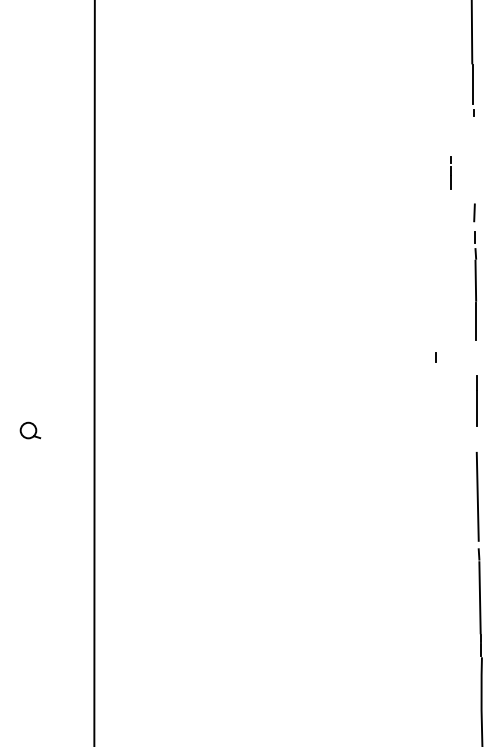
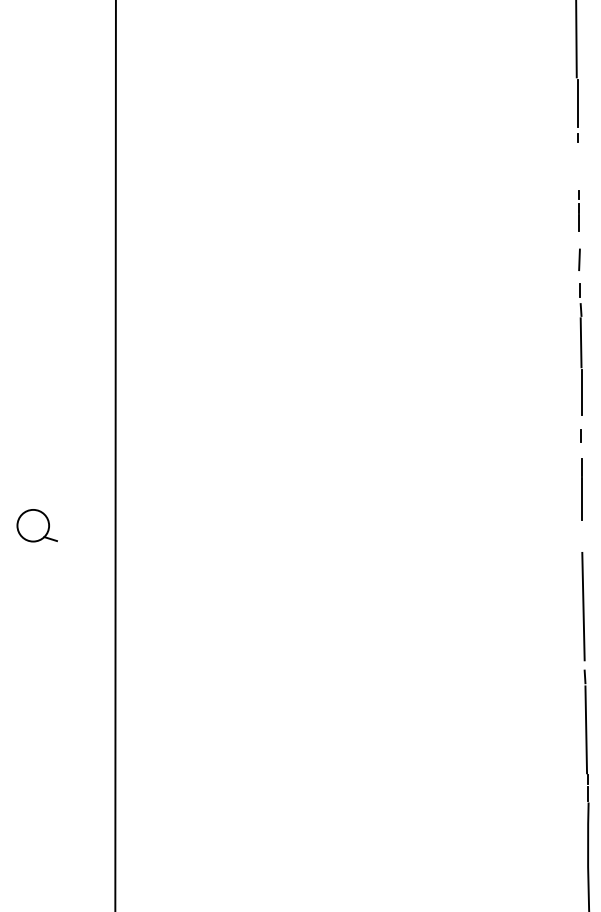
line: (450, 172) -> (578, 210), moved
line: (435, 357) -> (580, 436), moved
part: (30, 430) -> (37, 525), size x1.67

